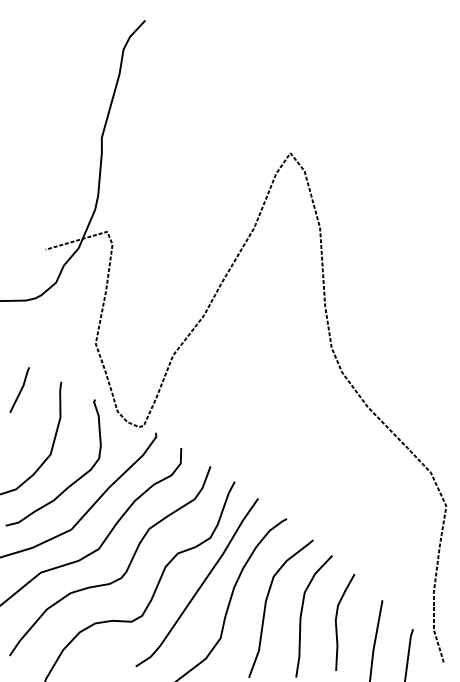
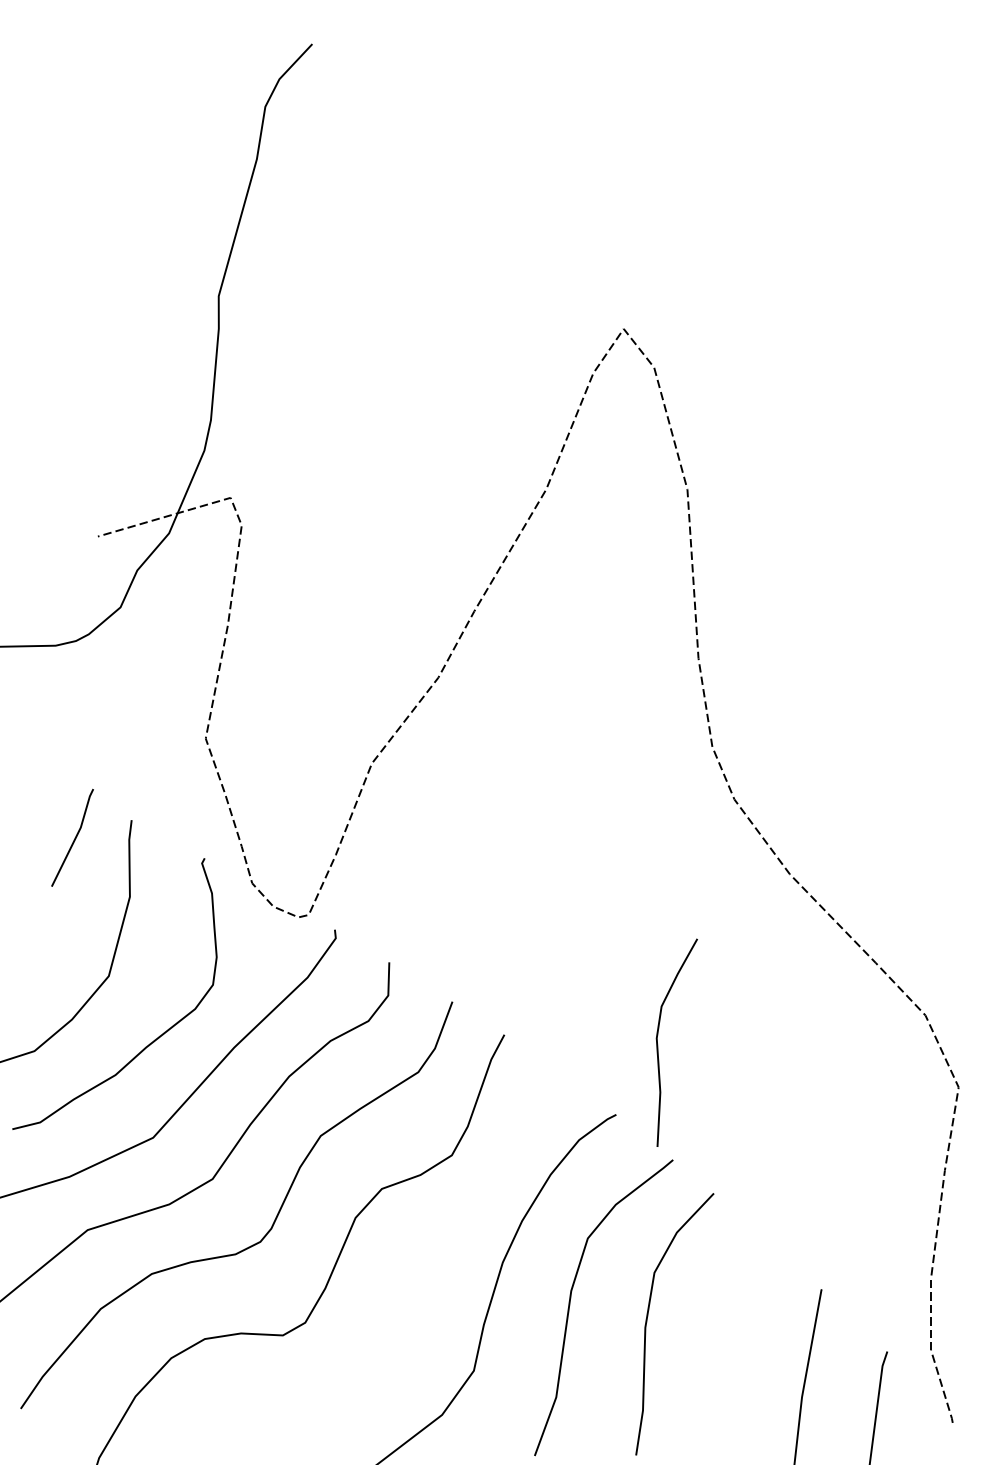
part: (19, 389) -> (71, 836), moved
curve: (200, 585) -> (430, 1257), removed
curve: (336, 622) -> (658, 1042), moved

